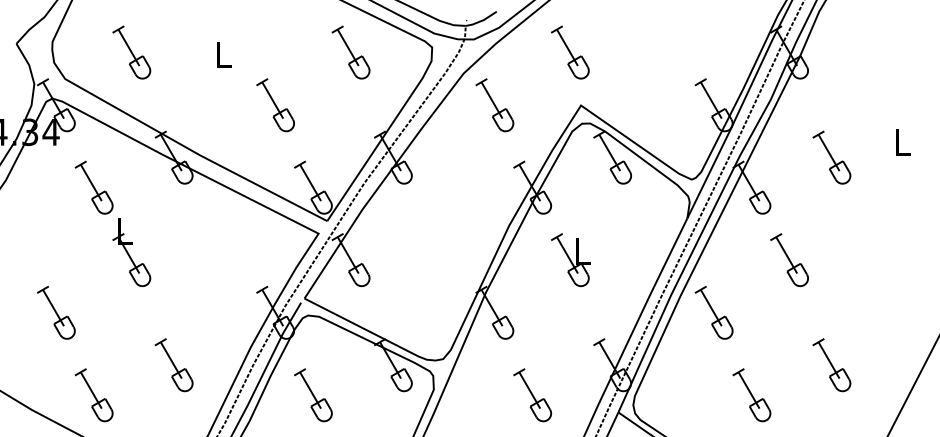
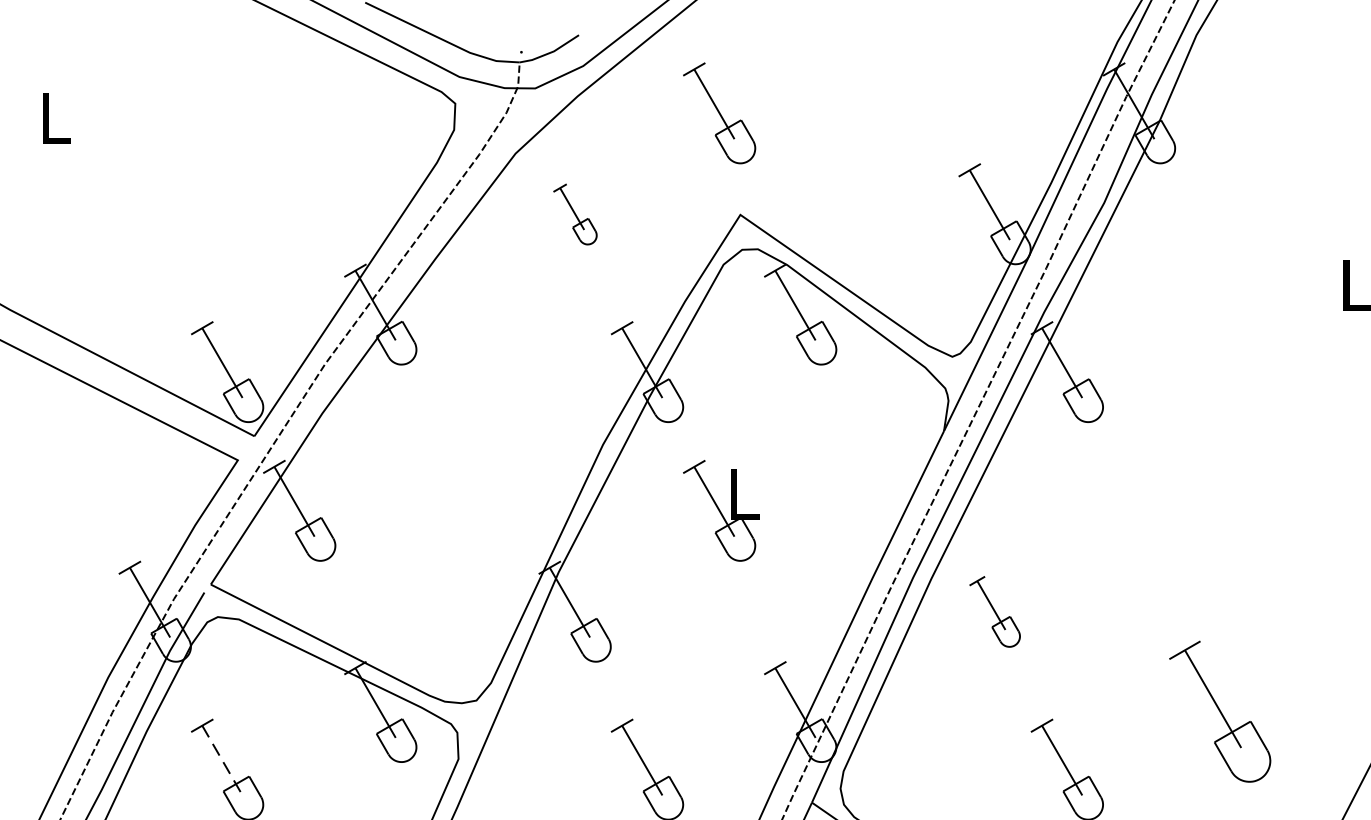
part: (350, 52) -> (298, 113), removed
part: (275, 105) -> (155, 214), removed
part: (494, 105) -> (574, 214), size x0.6
part: (831, 157) -> (1220, 314), removed
part: (789, 260) -> (1139, 511), removed
part: (713, 312) -> (994, 611), size x0.7
part: (831, 365) -> (1220, 712), size x1.4
line: (310, 390) -> (222, 760), solid -> dashed

